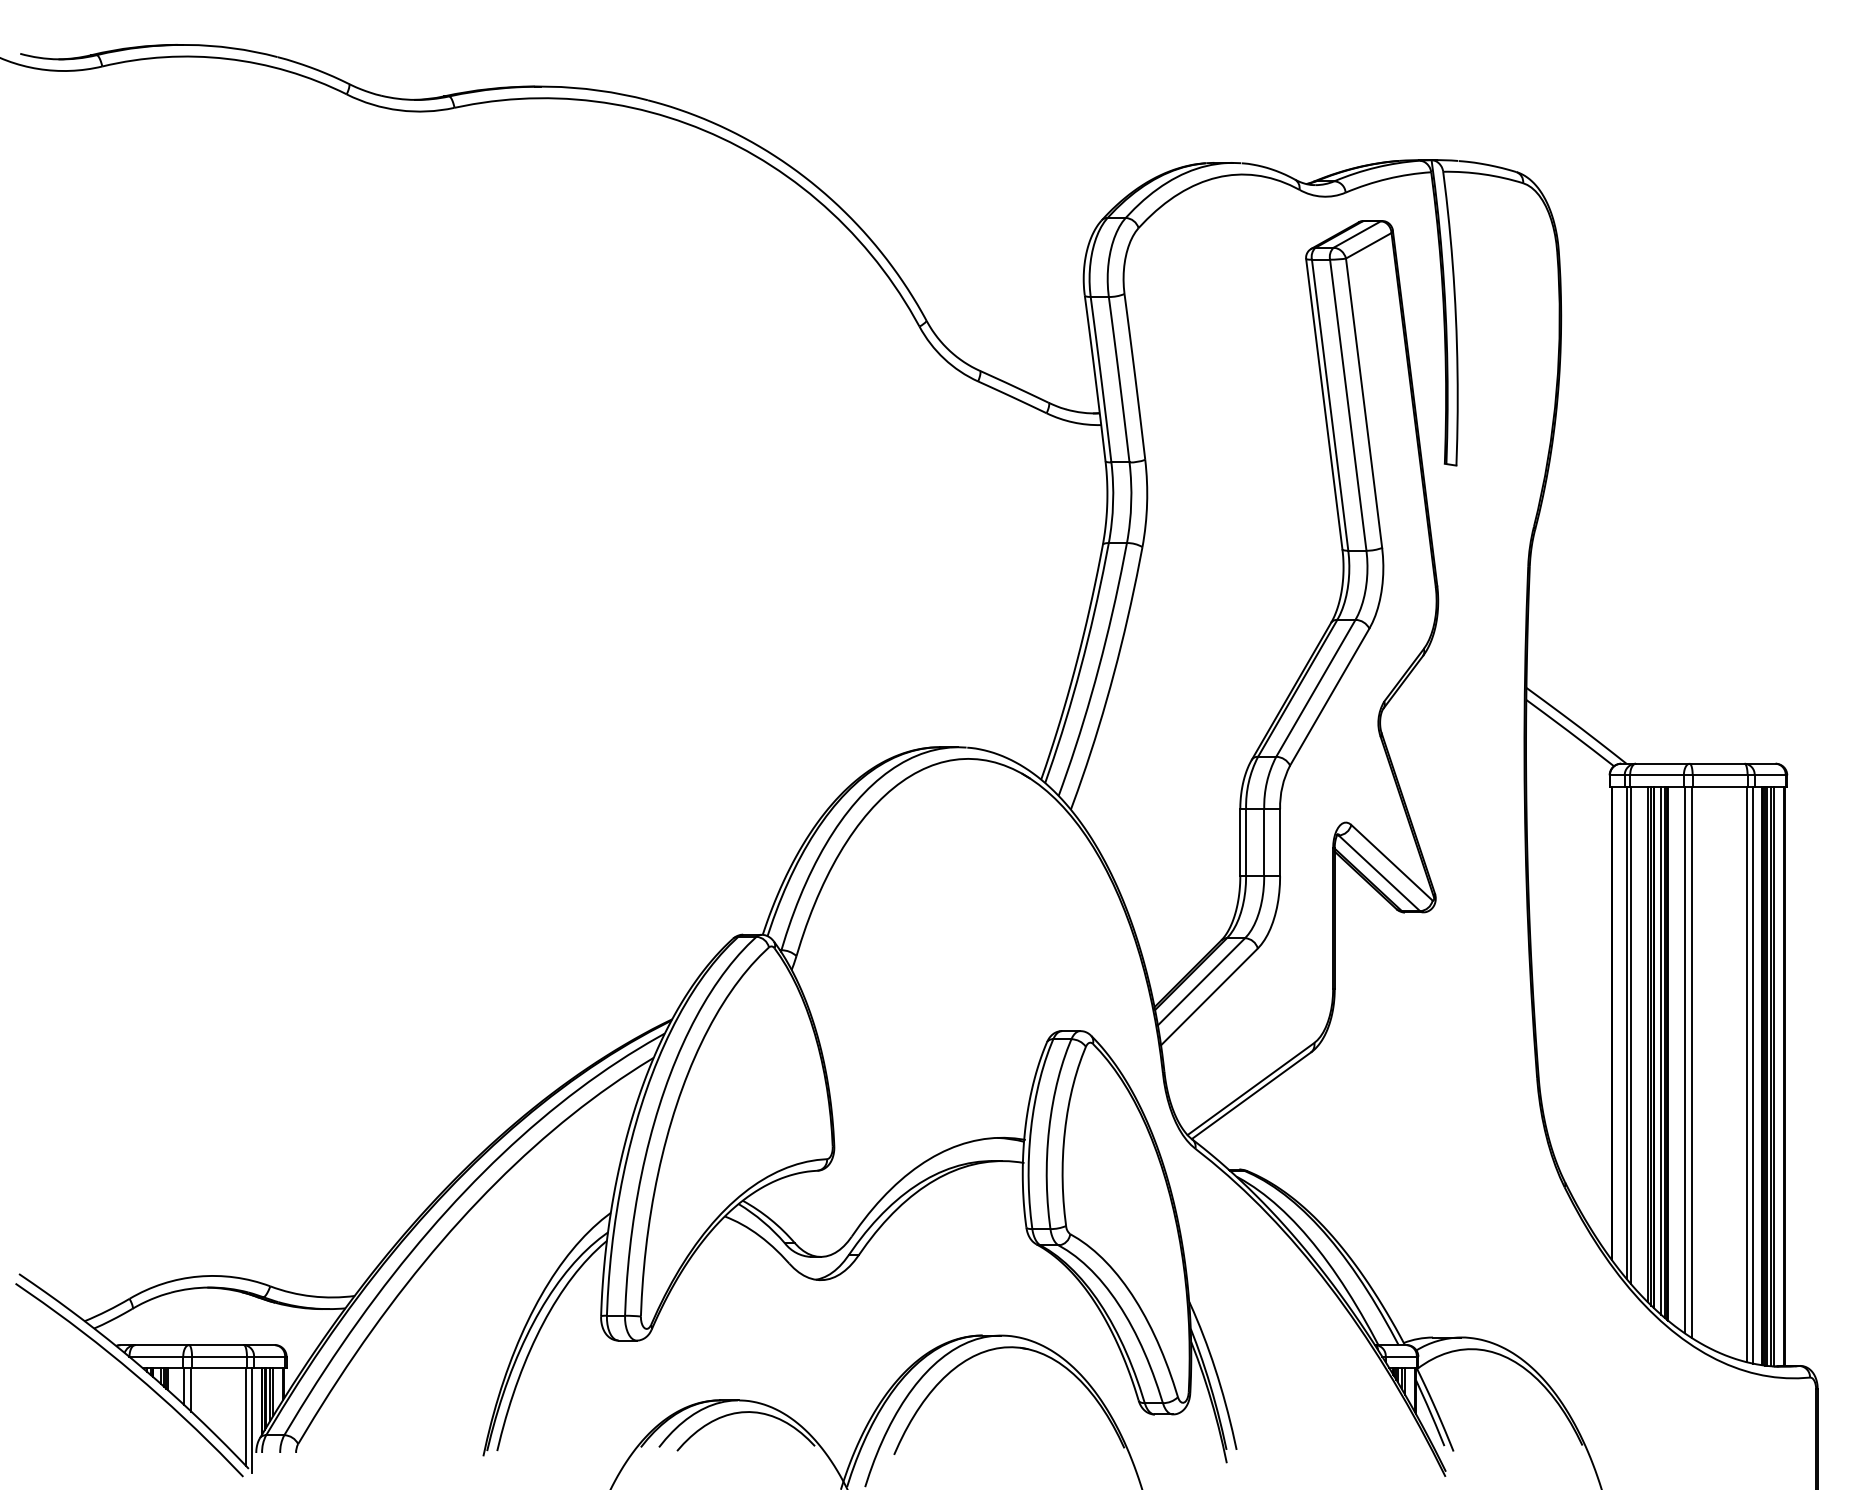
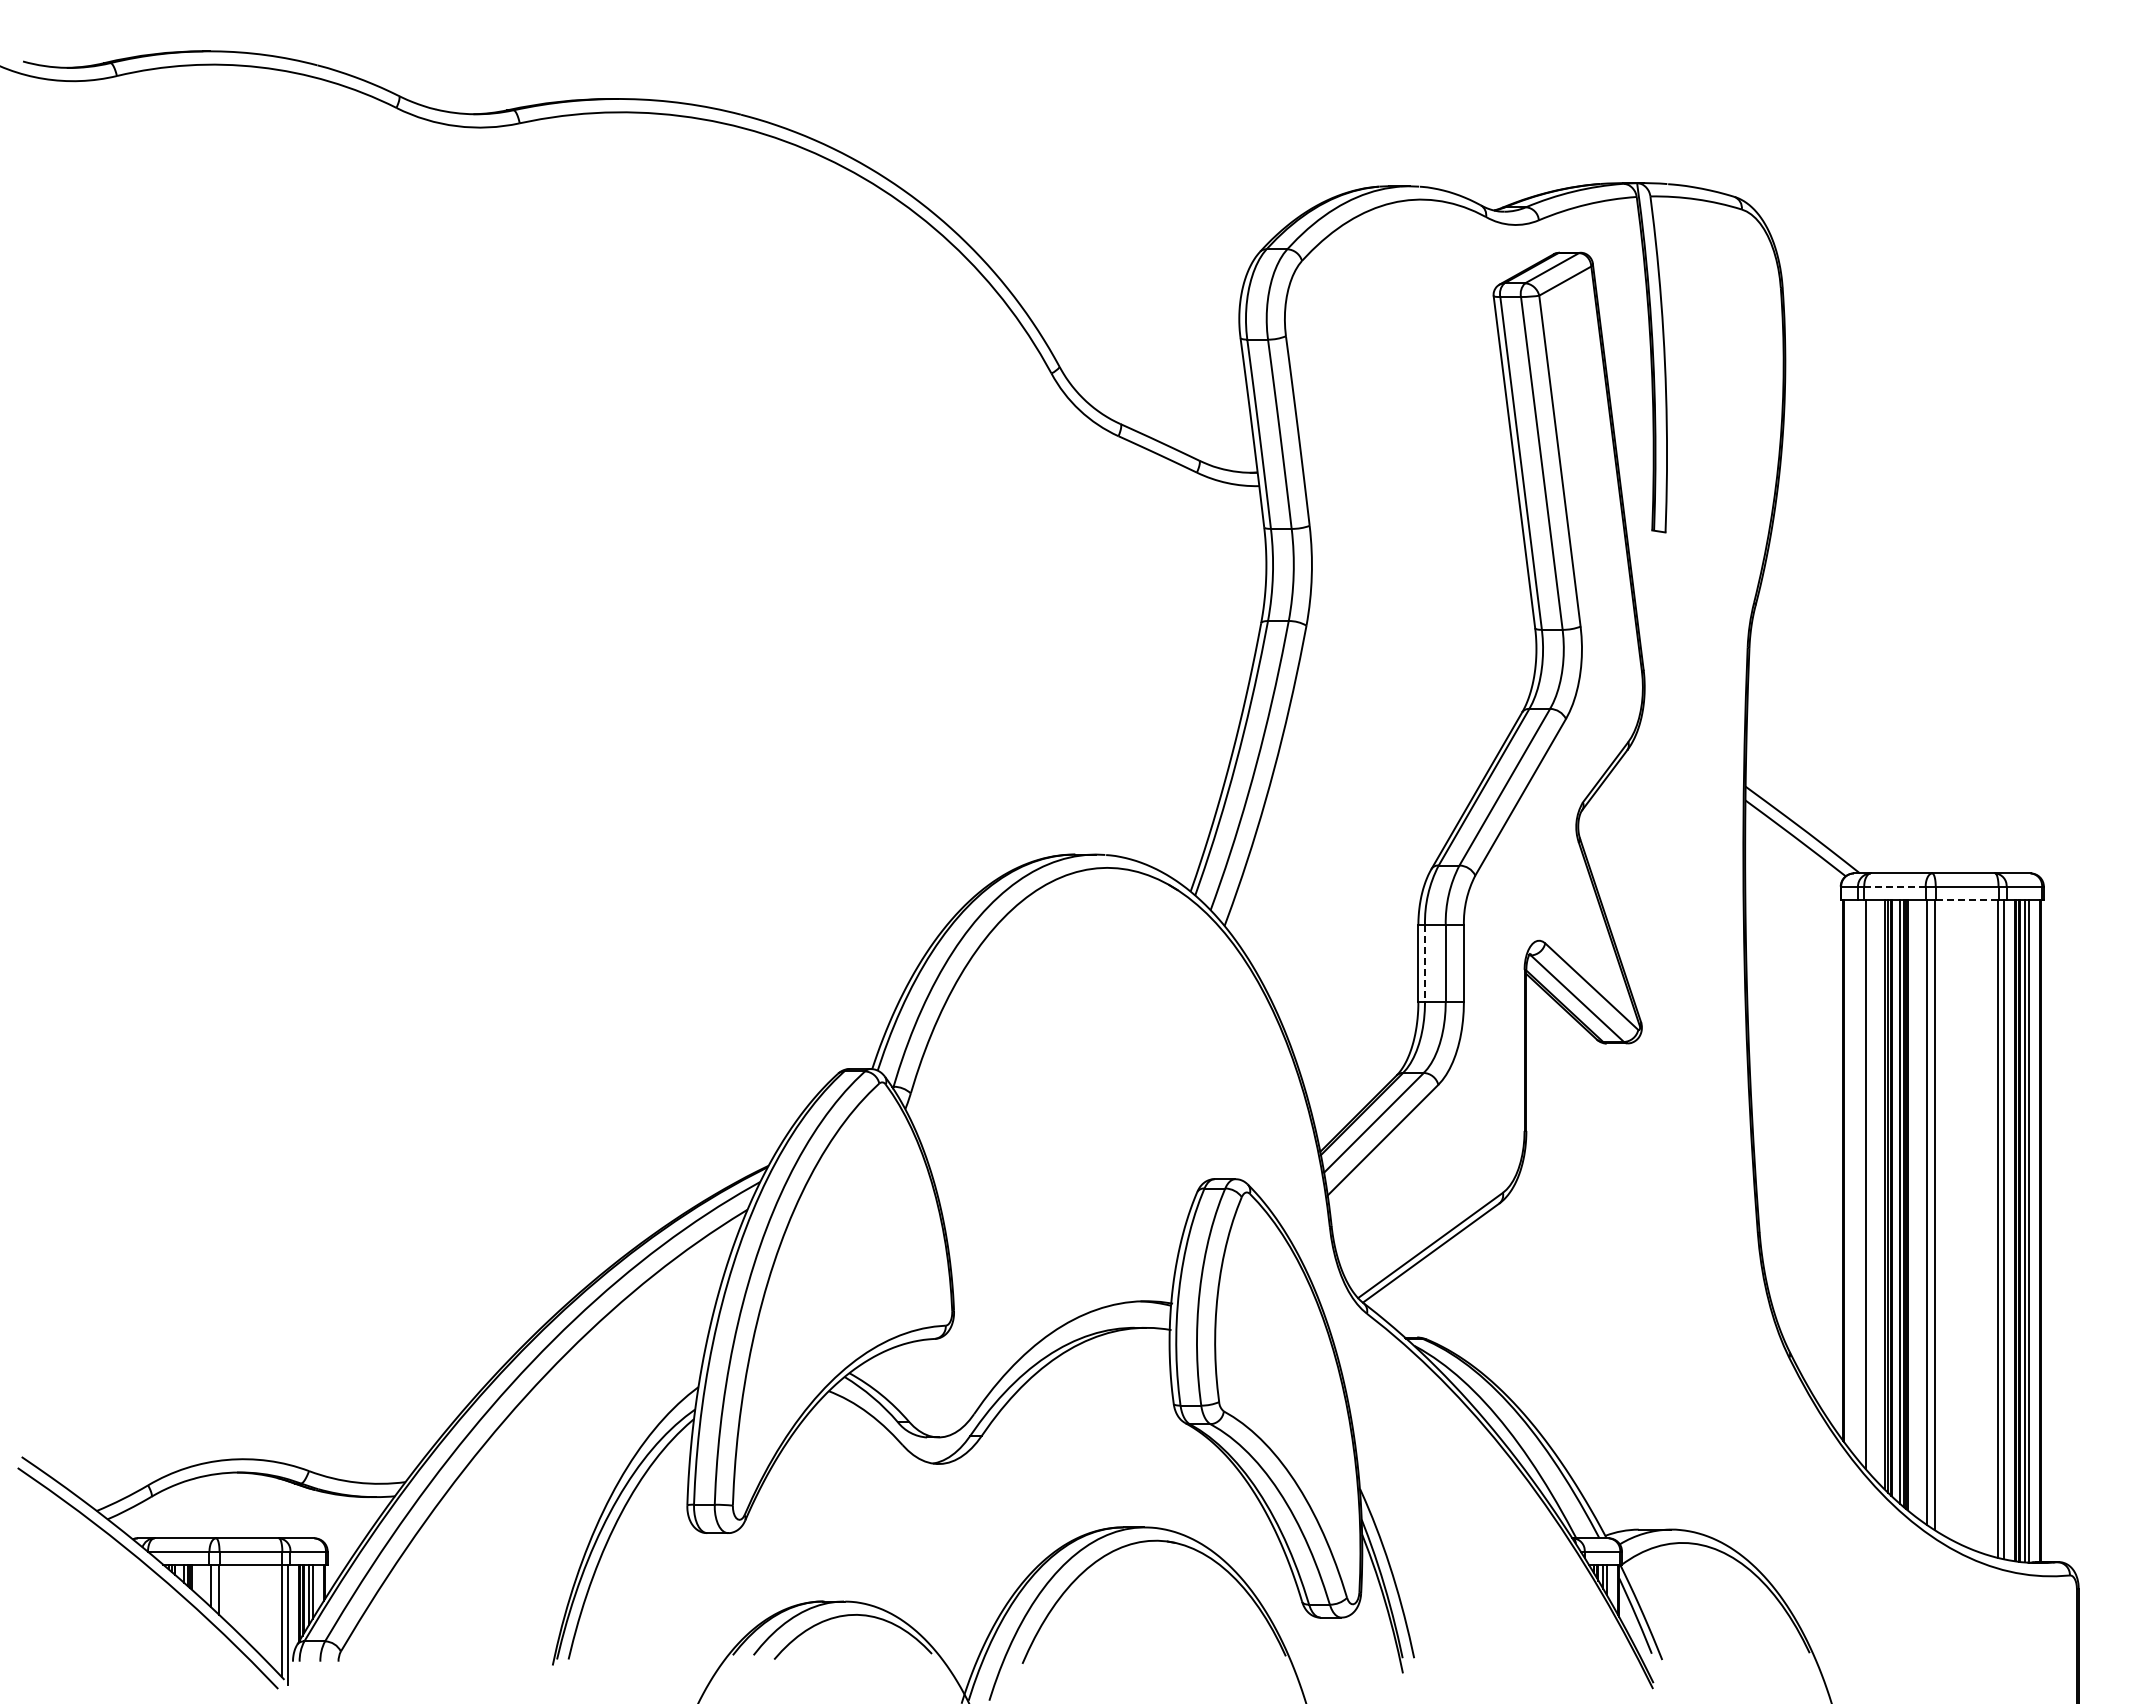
line: (1656, 775) -> (1894, 886), solid -> dashed
line: (1720, 787) -> (1967, 900), solid -> dashed
line: (1246, 843) -> (1425, 964), solid -> dashed
line: (1626, 1033) -> (1860, 1181), removed

